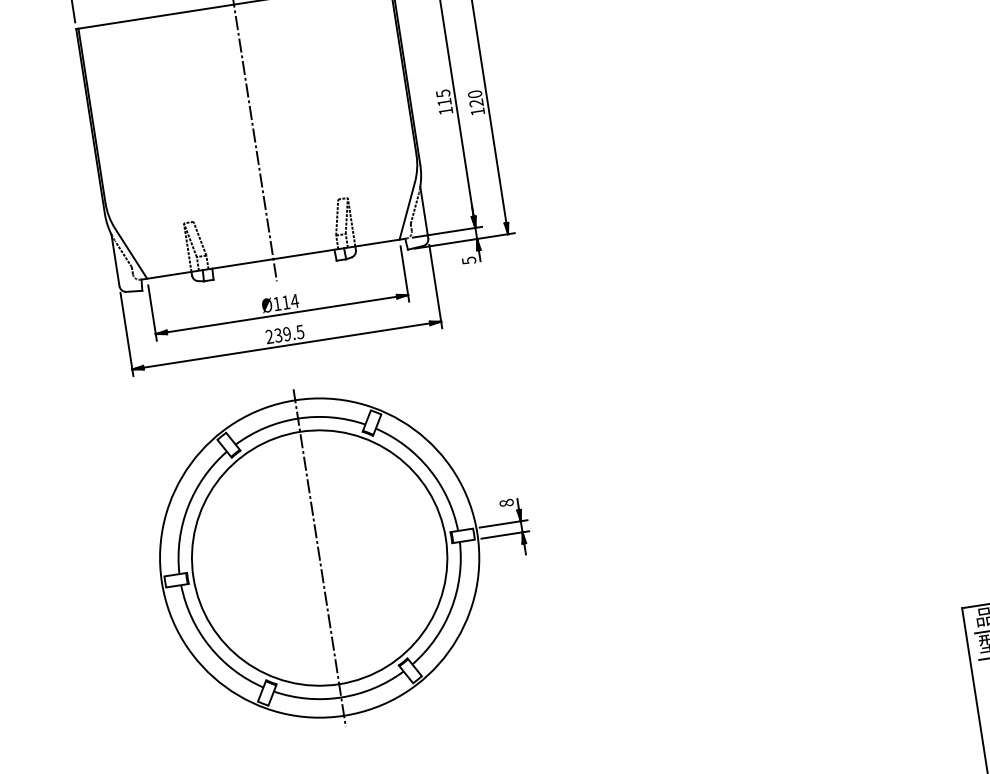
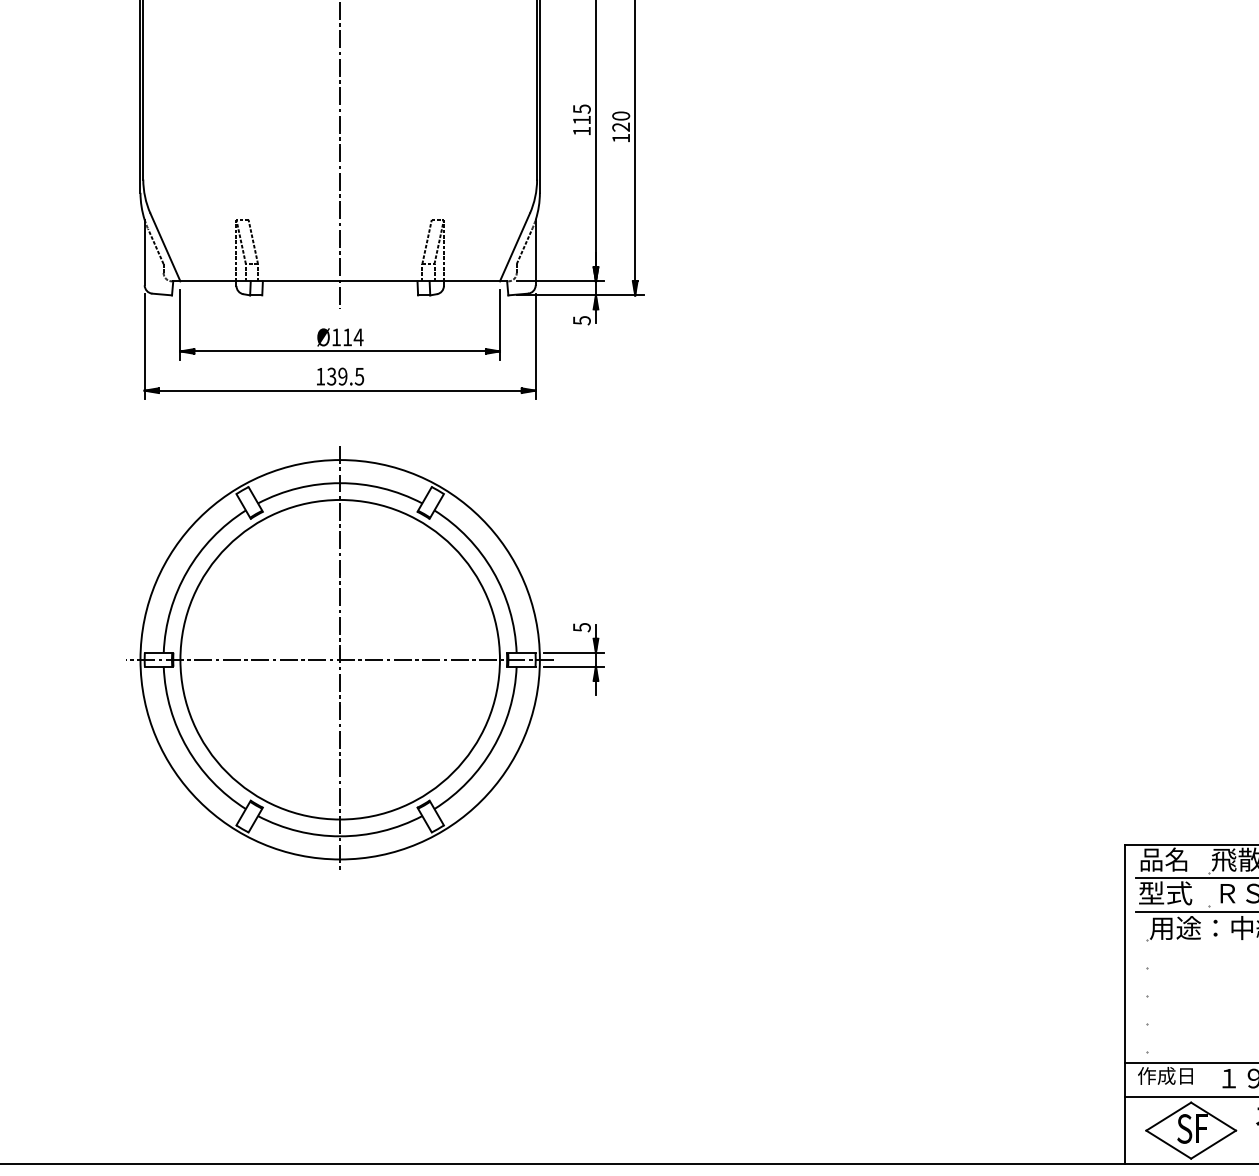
text: (269, 336) -> (320, 376), 239.5 -> 139.5
text: (506, 503) -> (581, 627), 8 -> 5
line: (319, 557) -> (339, 659), added

